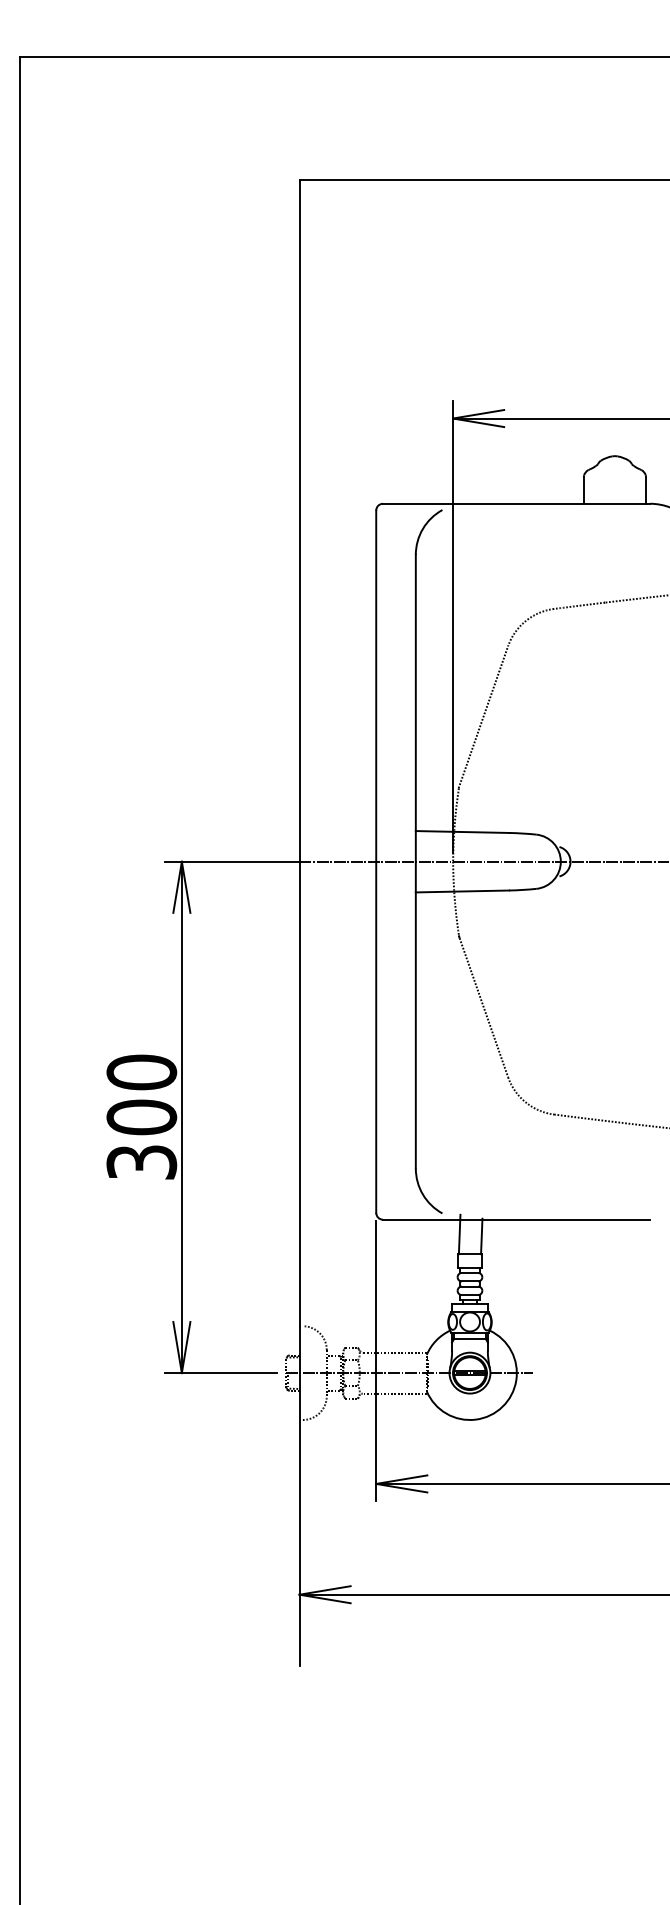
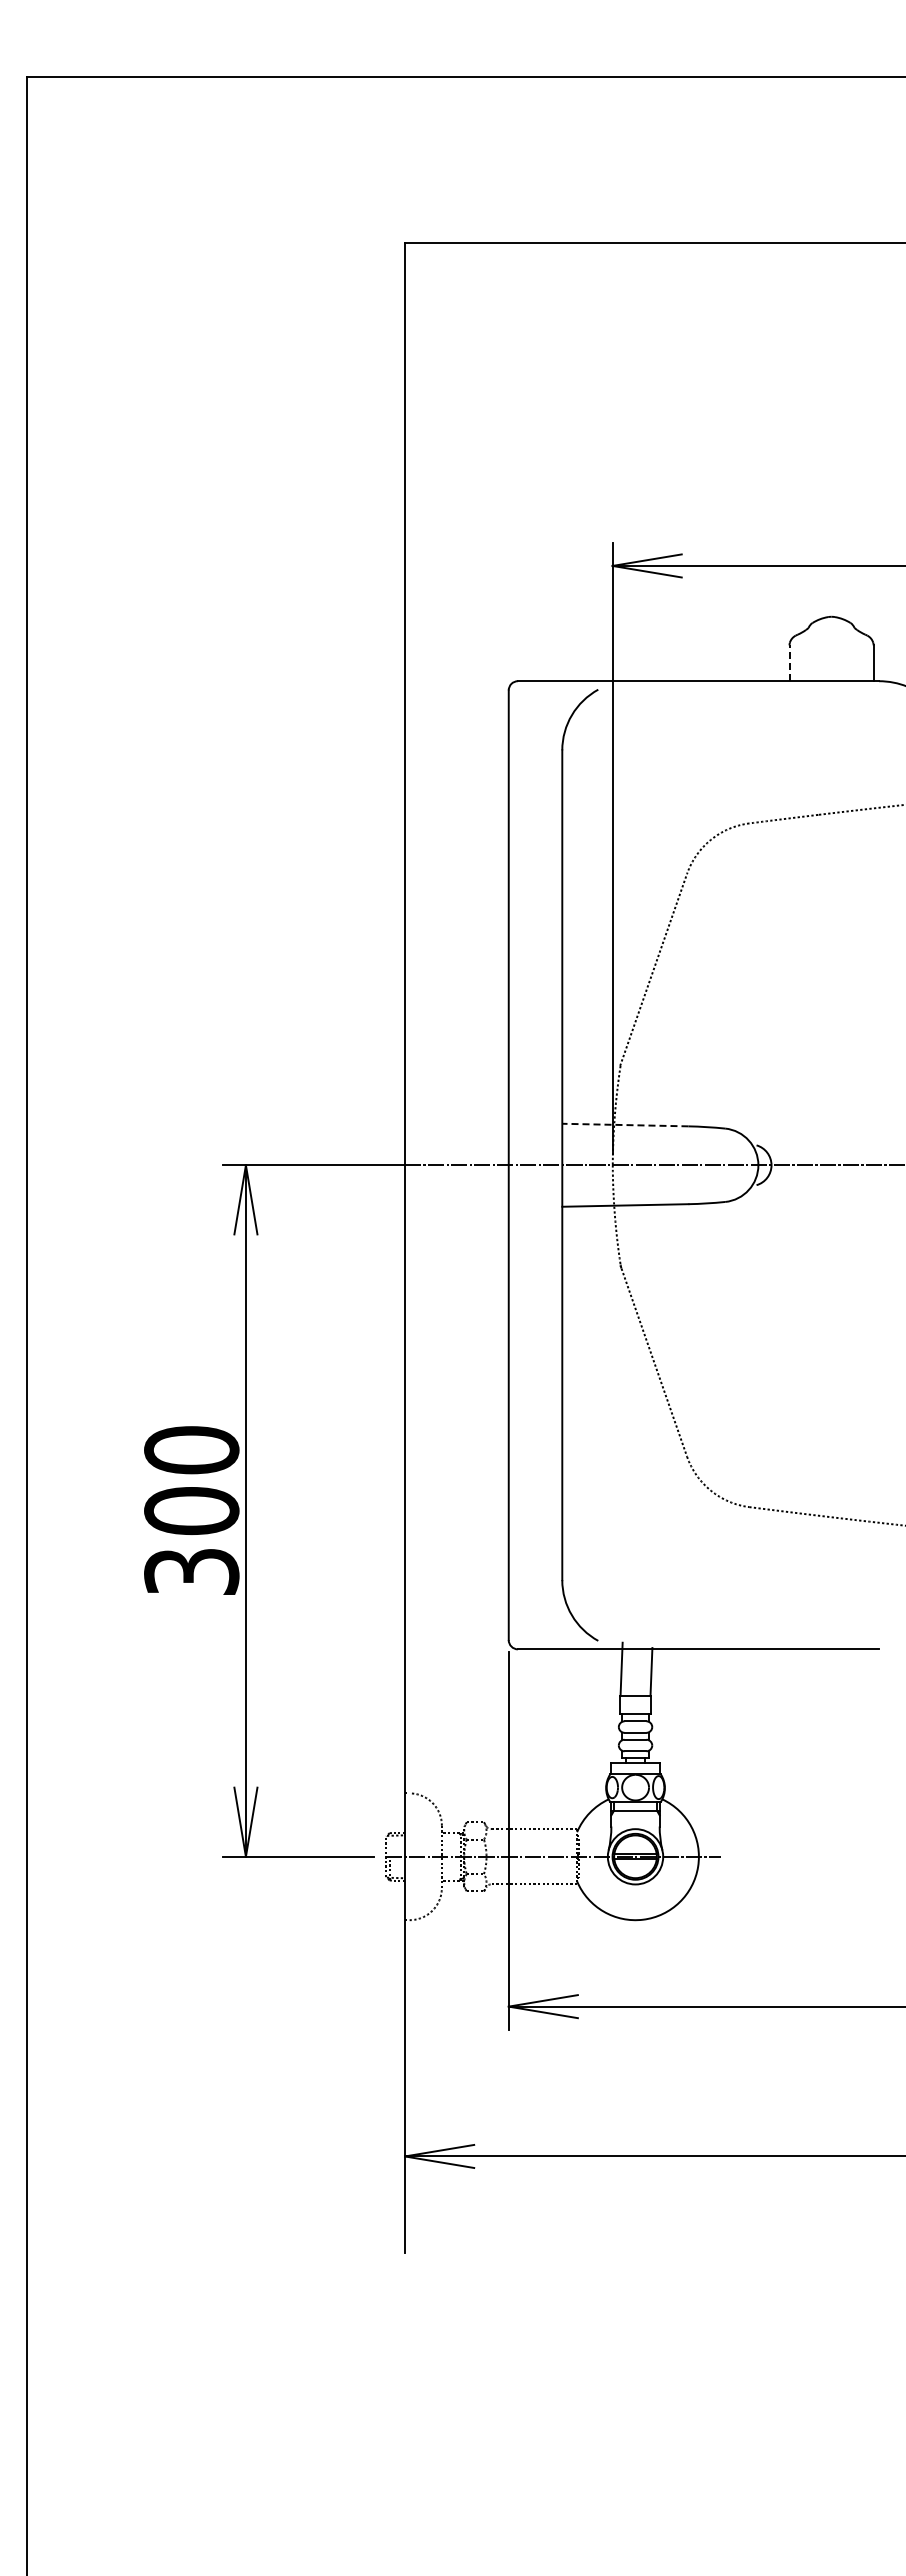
line: (583, 490) -> (789, 663), solid -> dashed
line: (461, 832) -> (624, 1125), solid -> dashed

